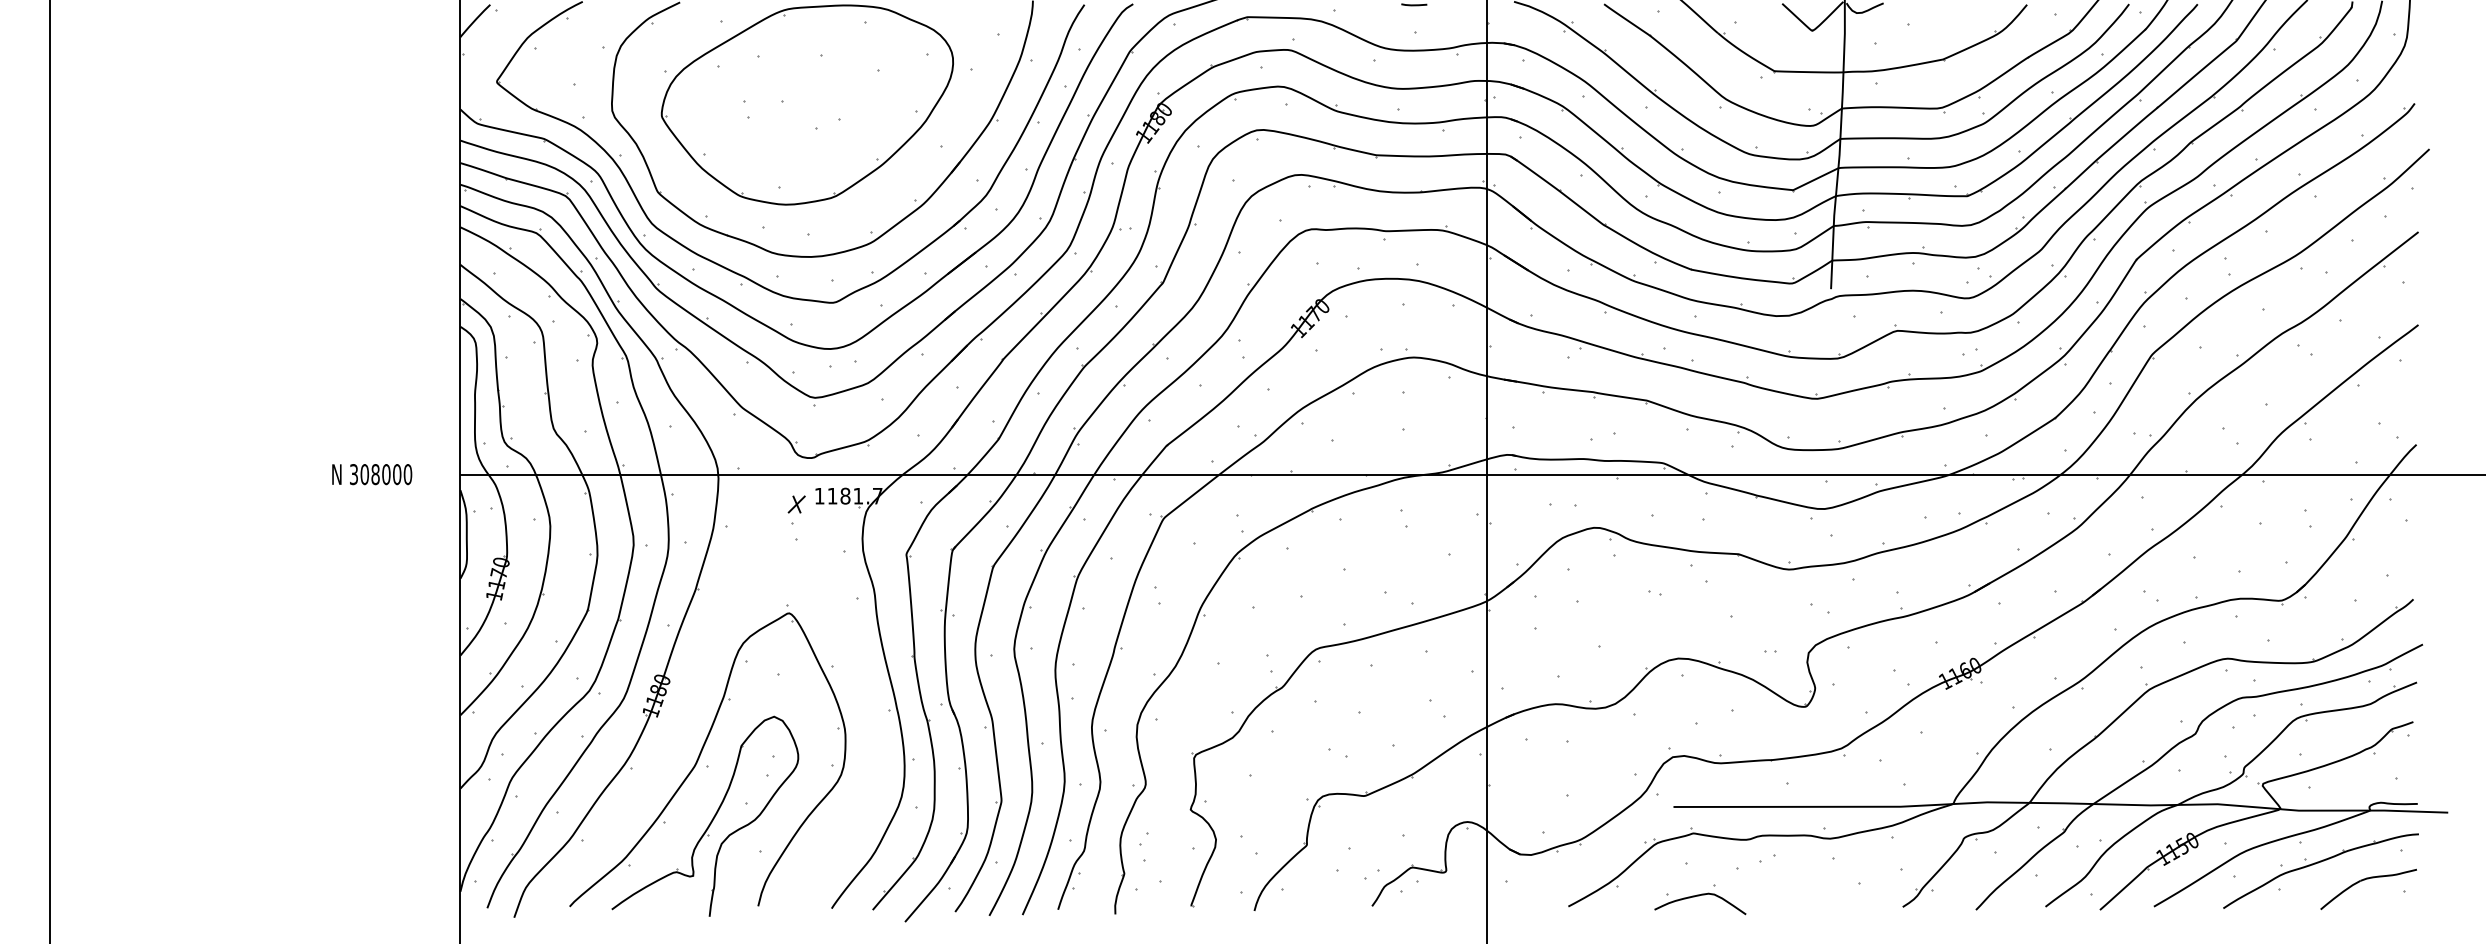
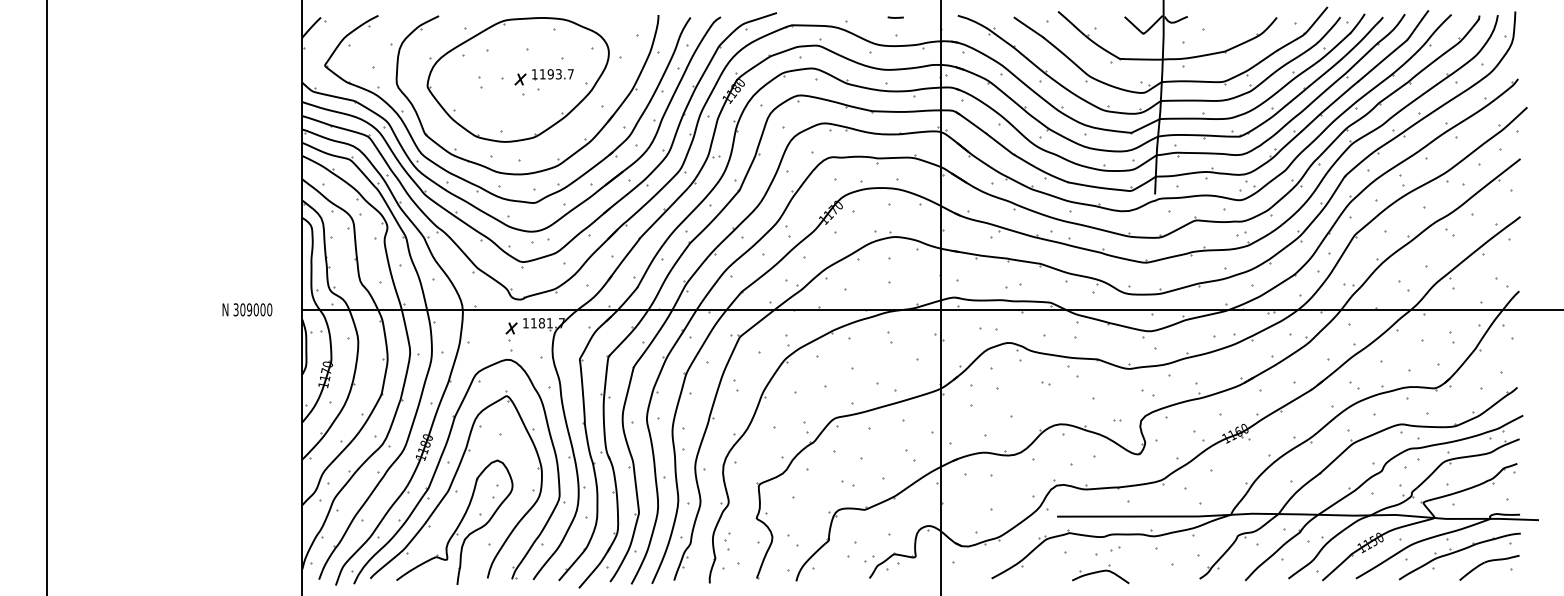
part: (848, 101) -> (543, 77), added
text: (375, 474) -> (249, 309), 308000 -> 309000
part: (696, 719) -> (449, 462), added
part: (1699, 899) -> (1100, 574), moved

